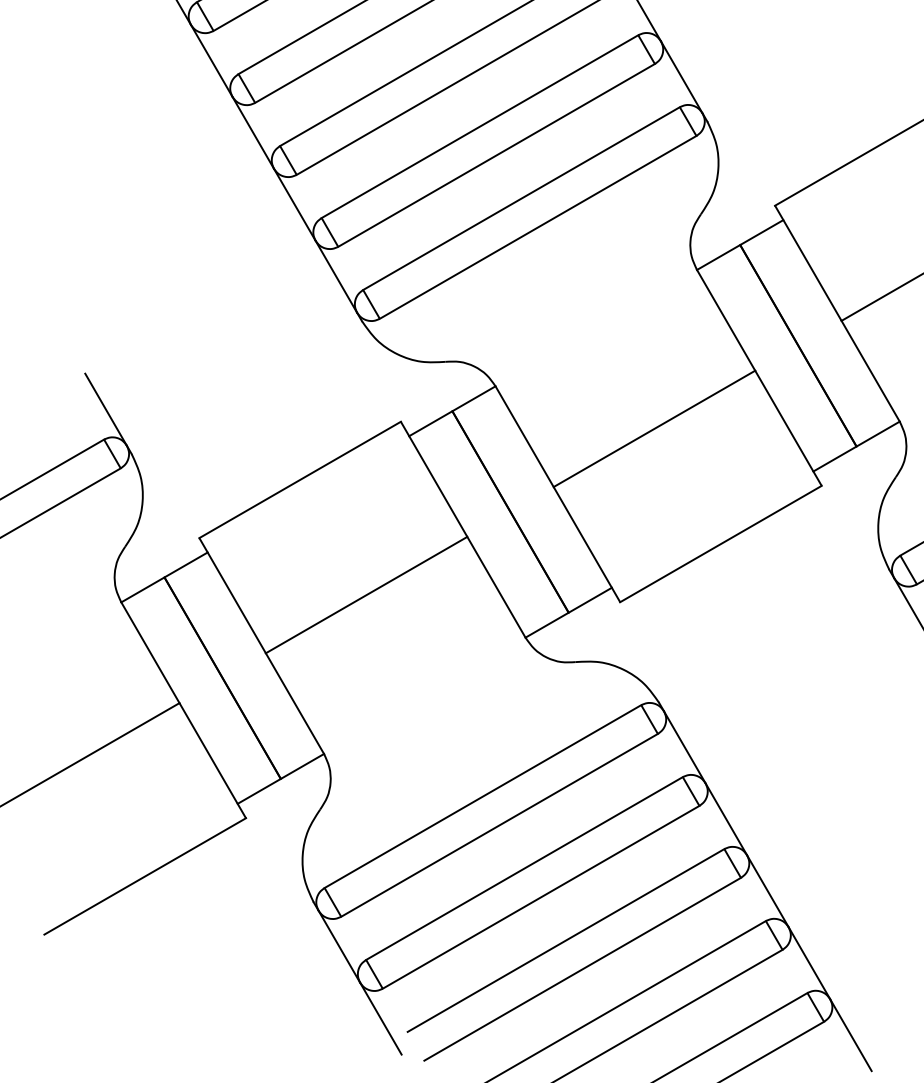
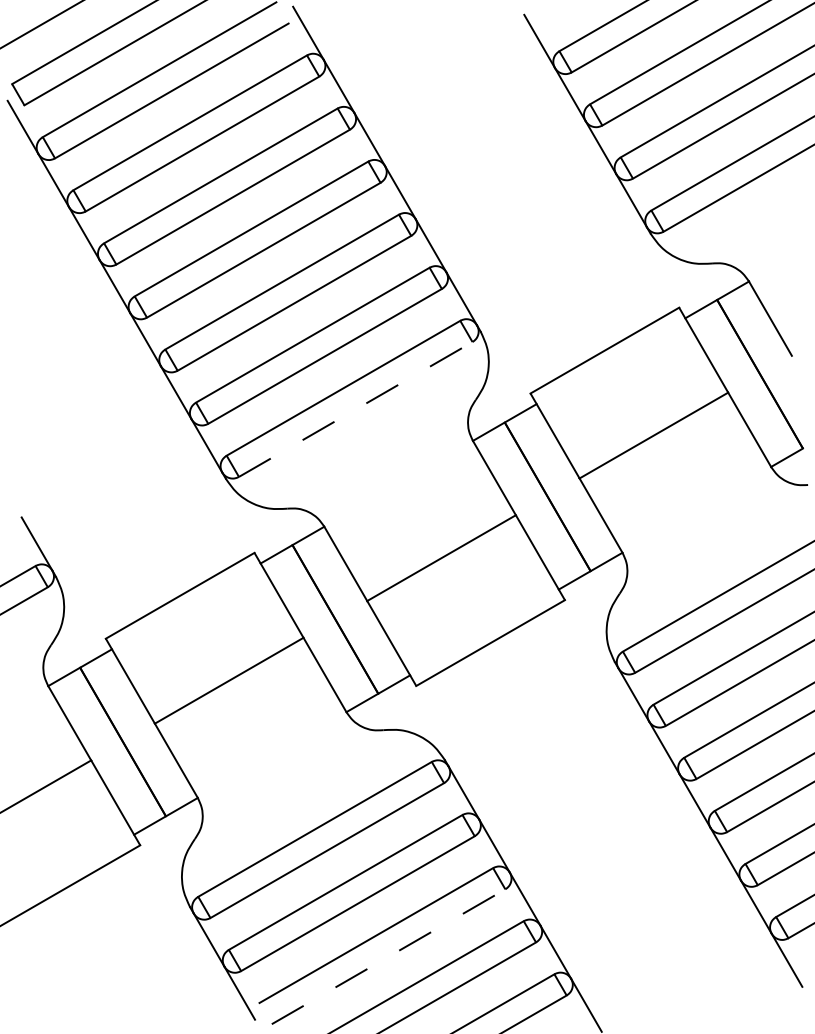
line: (537, 227) -> (355, 409), solid -> dashed
line: (582, 968) -> (388, 956), solid -> dashed

